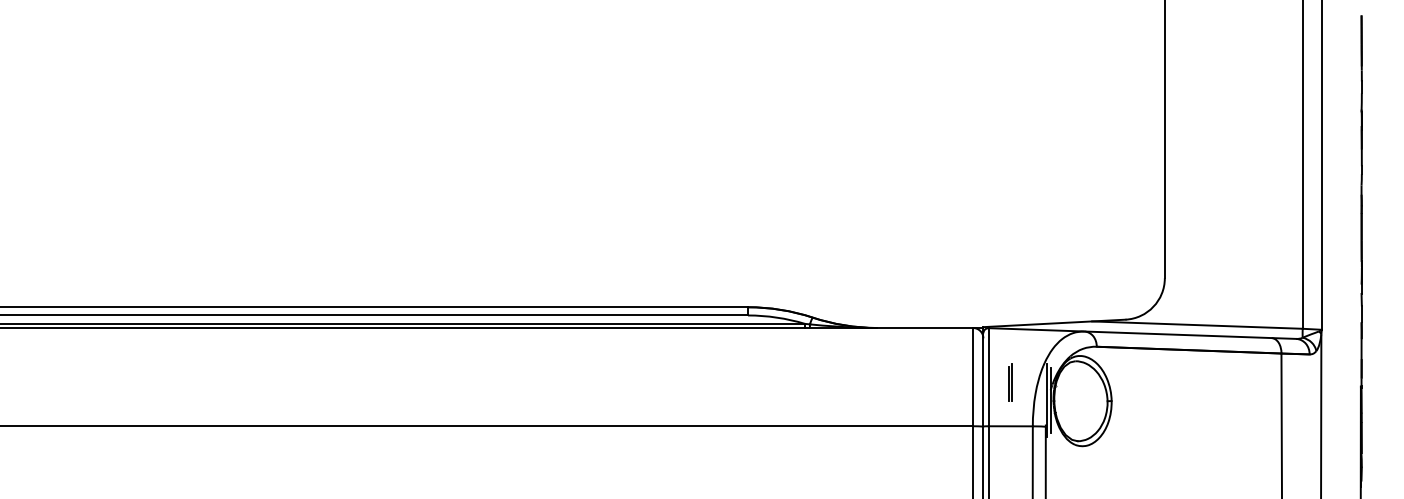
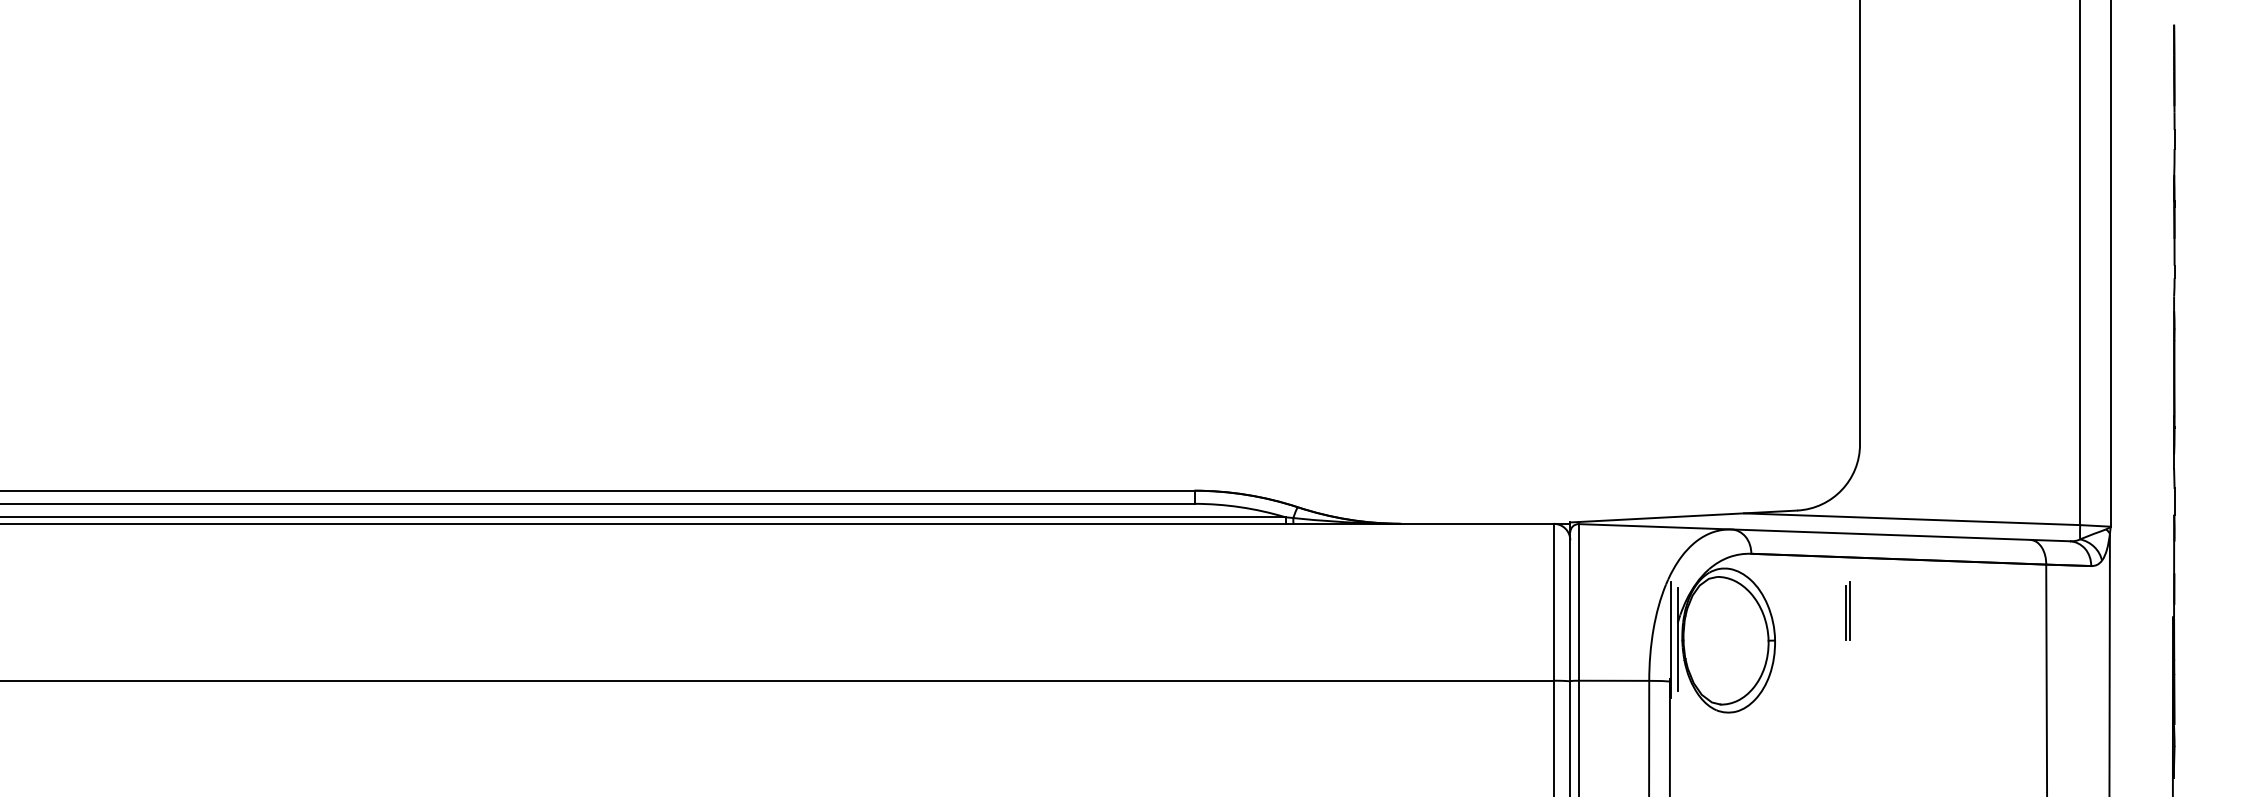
line: (1009, 382) -> (1846, 610), moved

